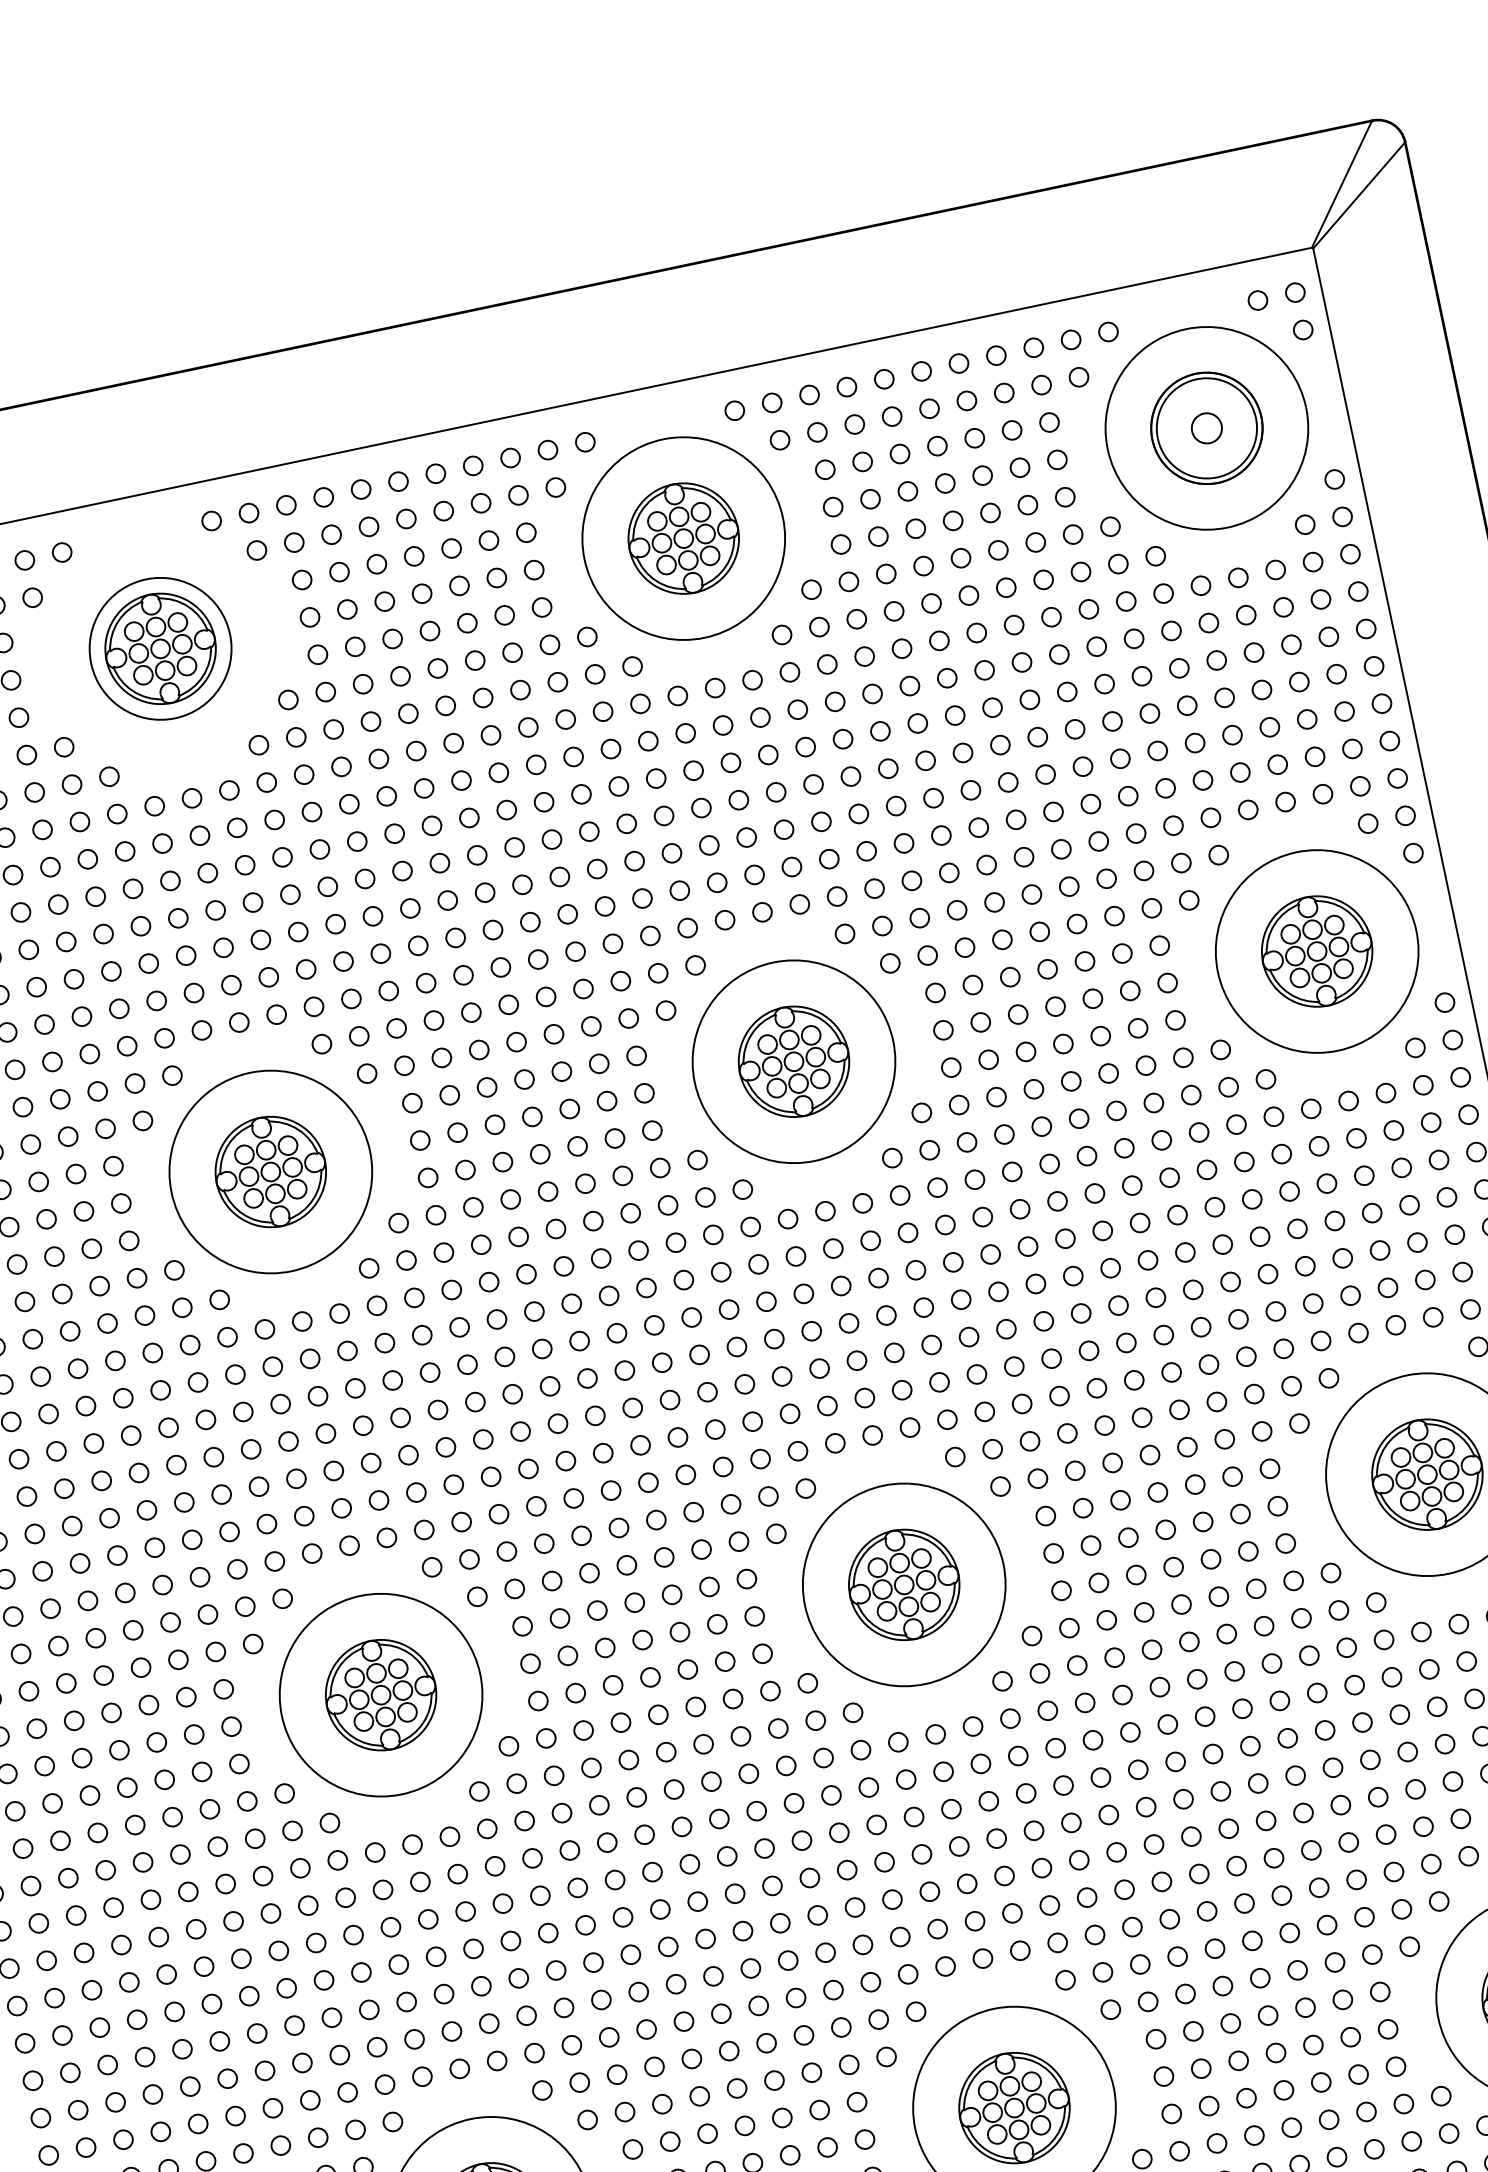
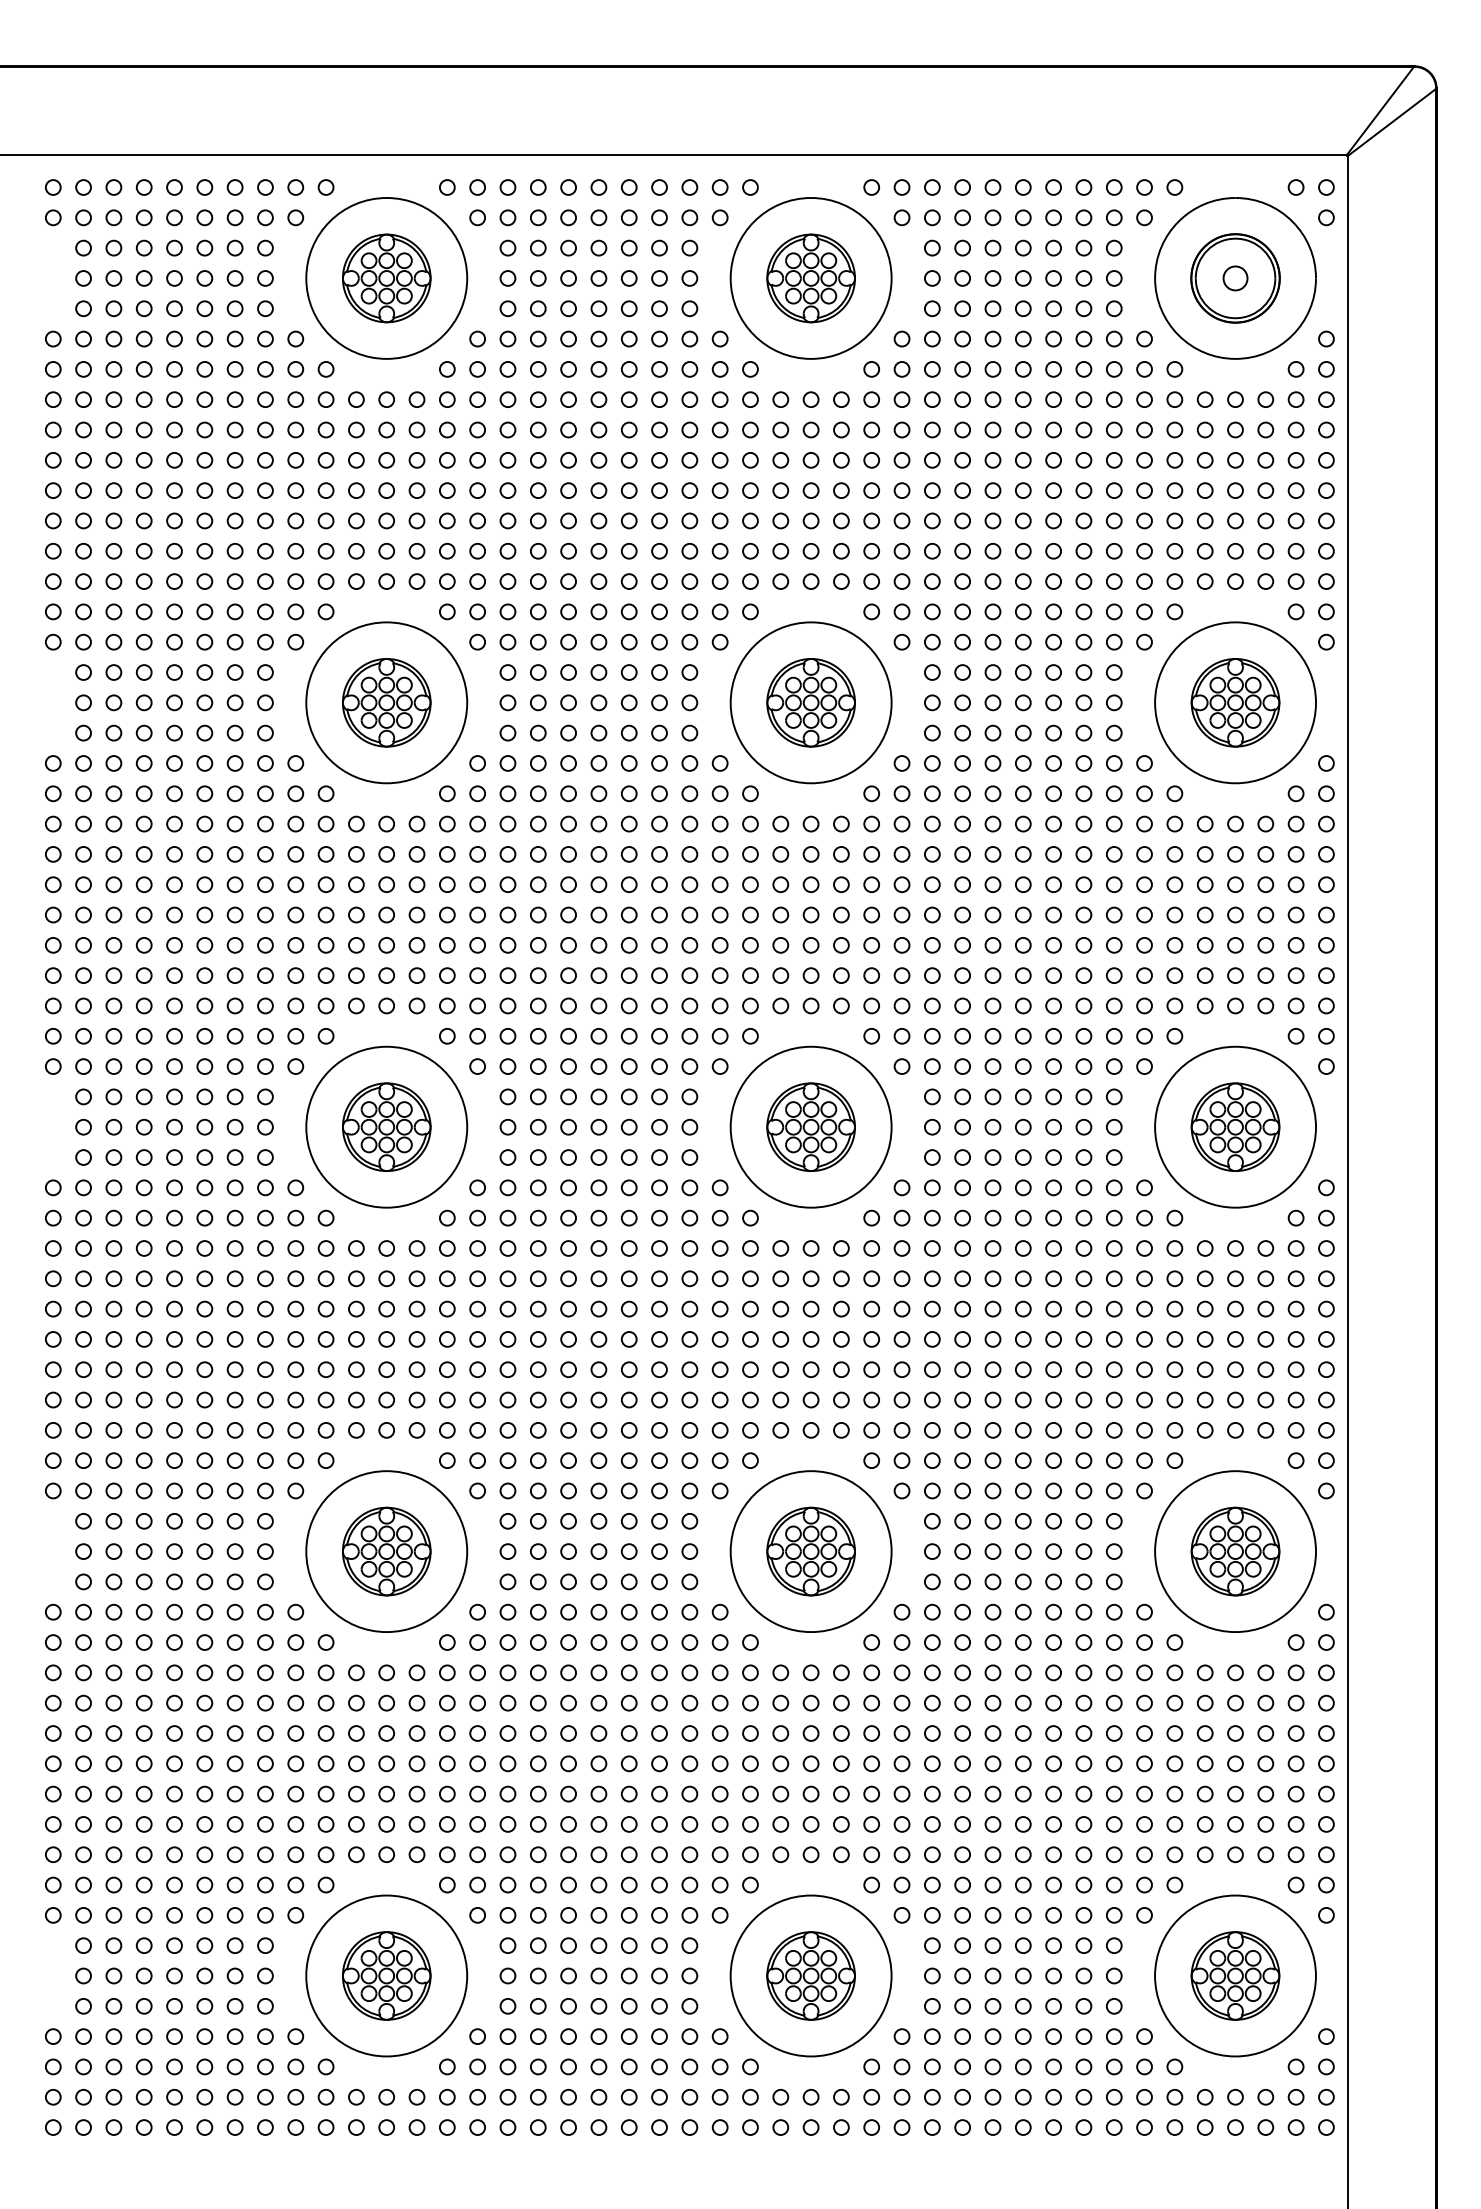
circle: (160, 648) -> (386, 278), size x1.43

